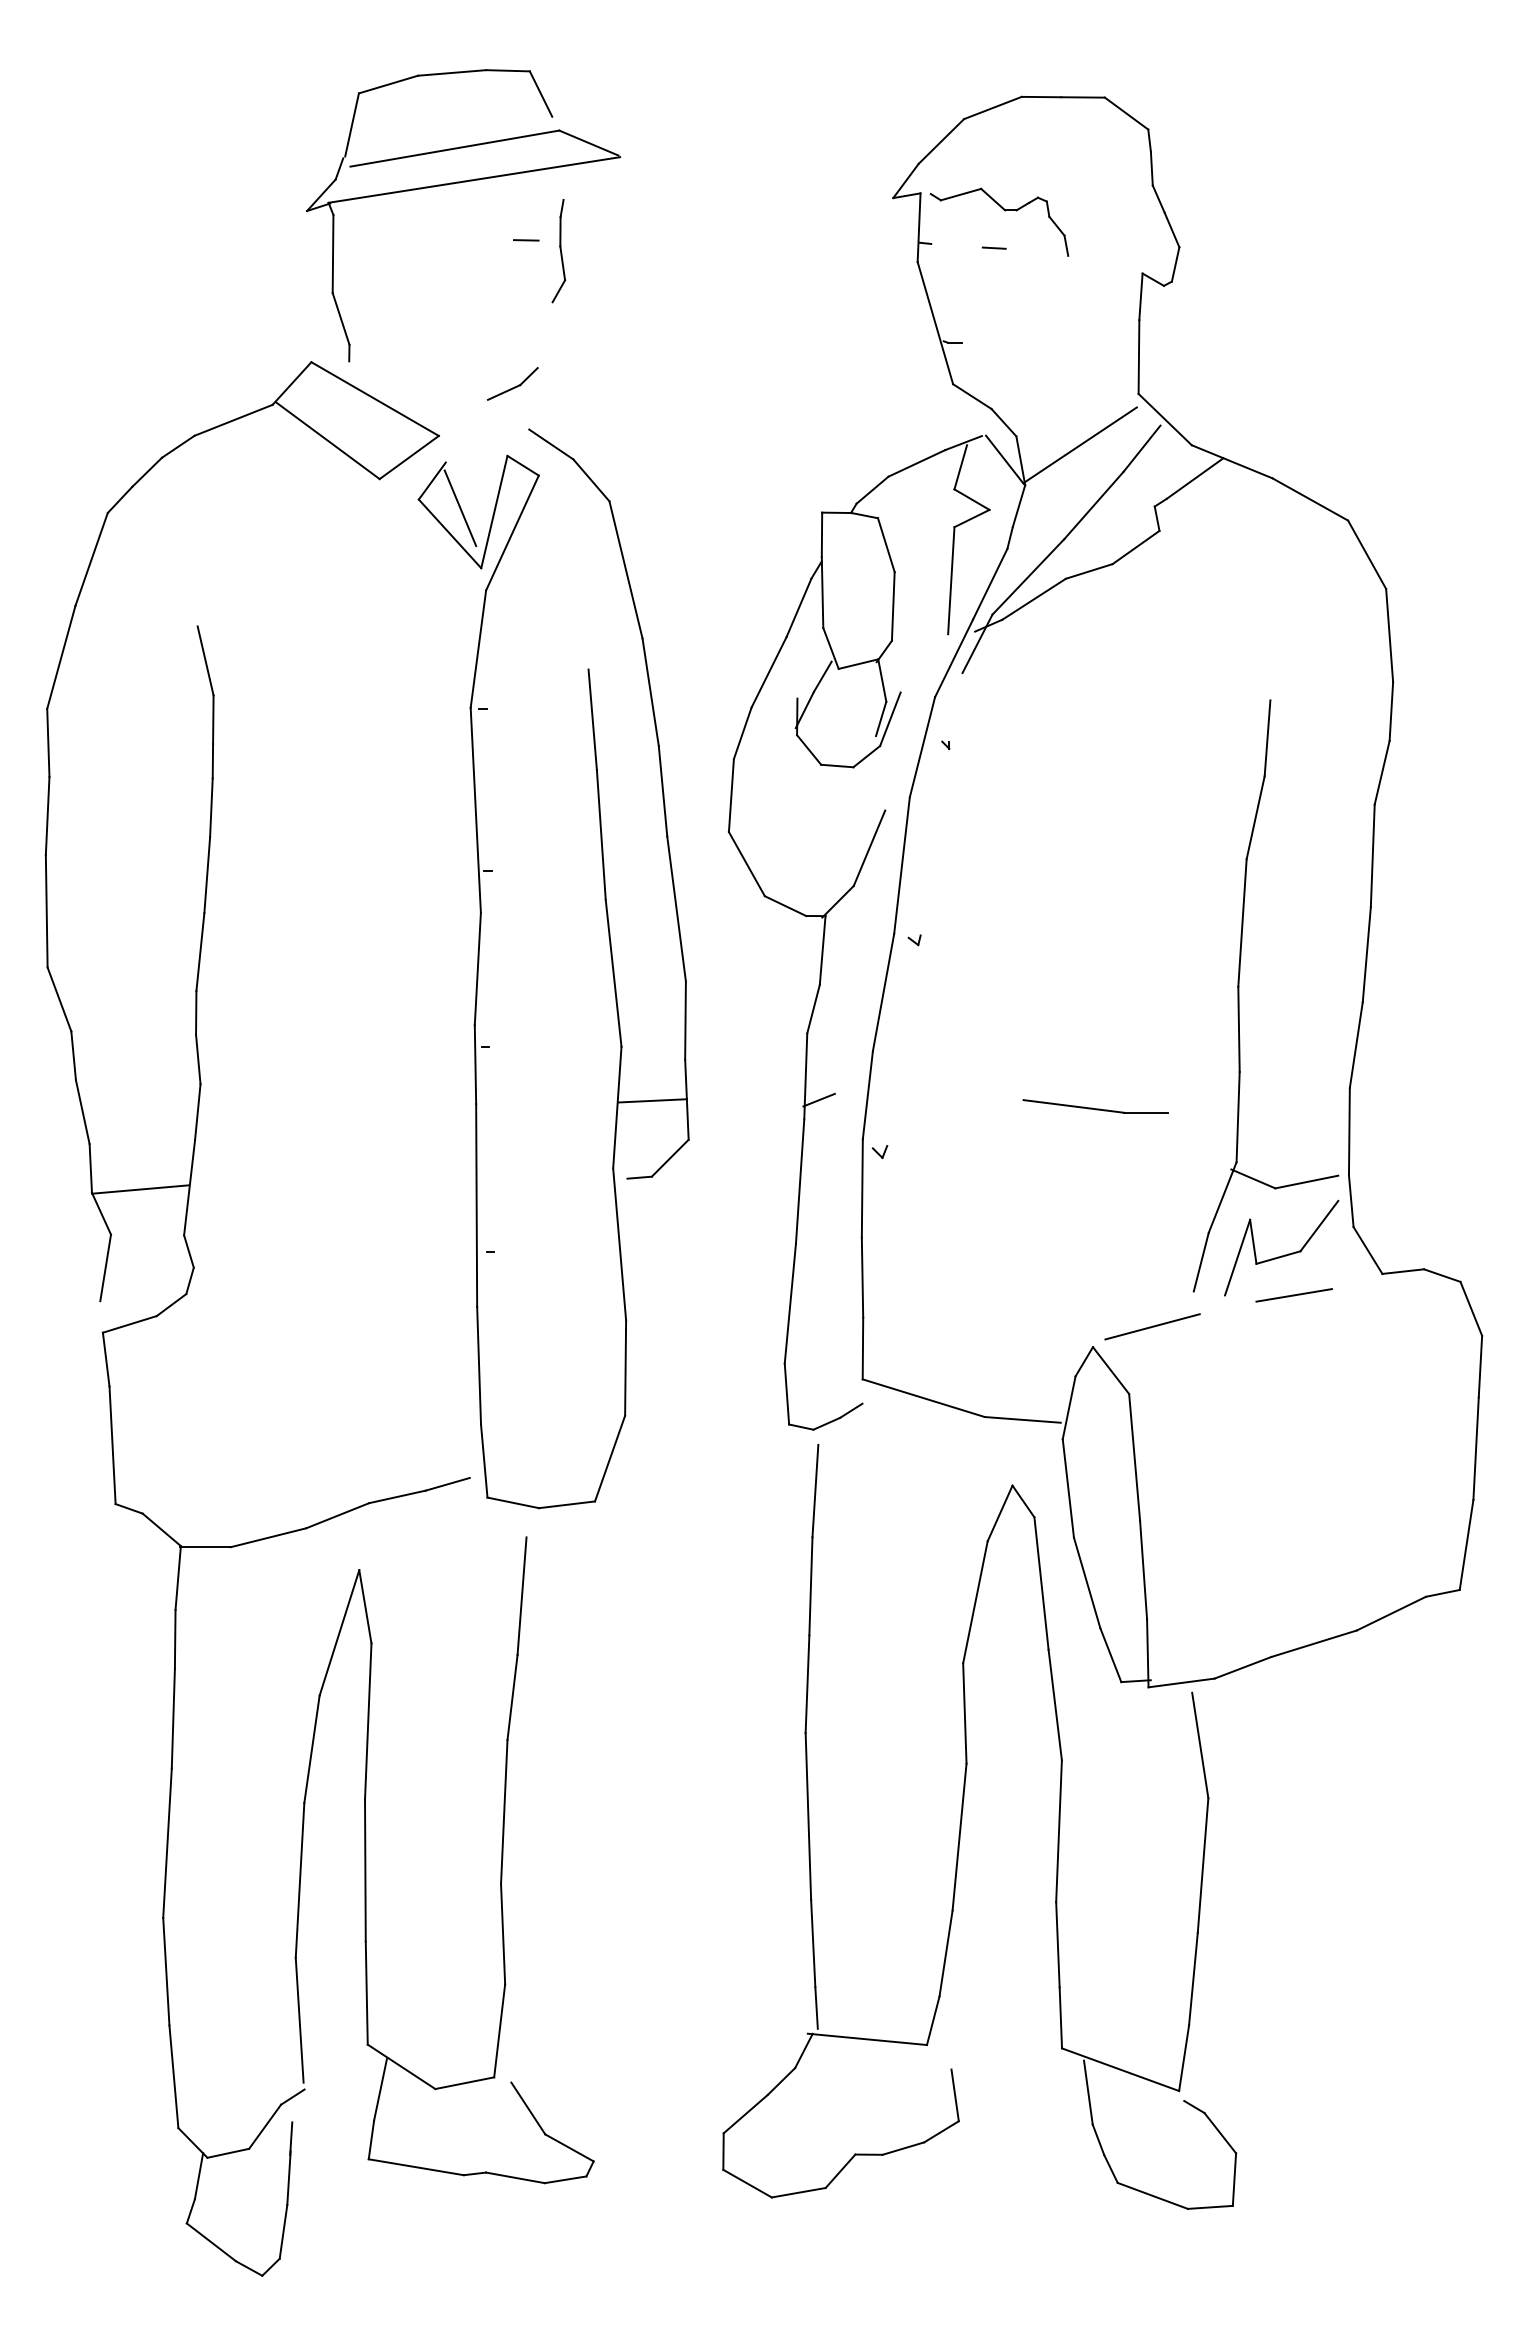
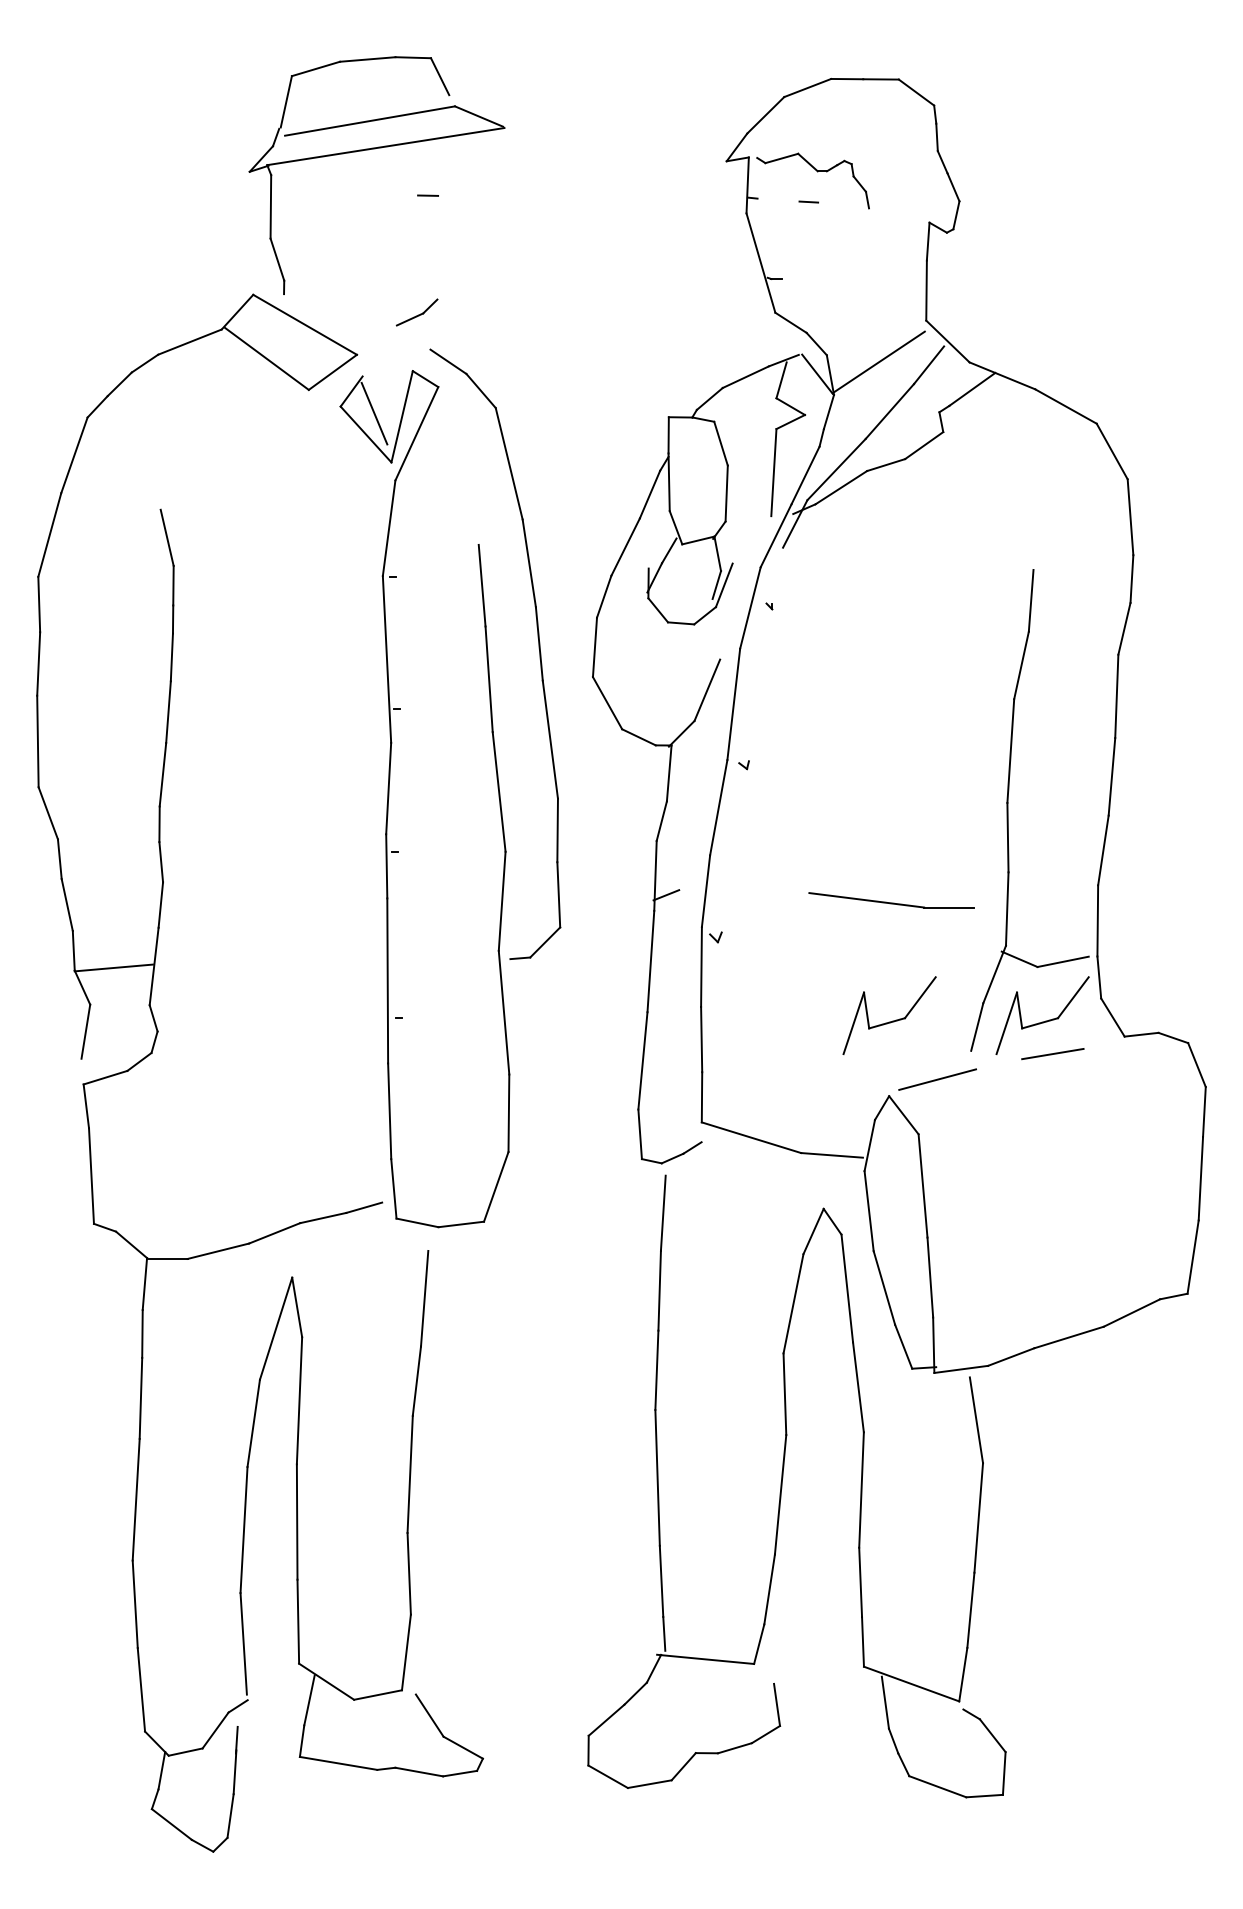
part: (558, 251) -> (454, 204), removed
line: (652, 1100) -> (530, 895), removed
part: (1094, 1106) -> (890, 900), size x1.4
part: (1093, 1247) -> (889, 1015), added

